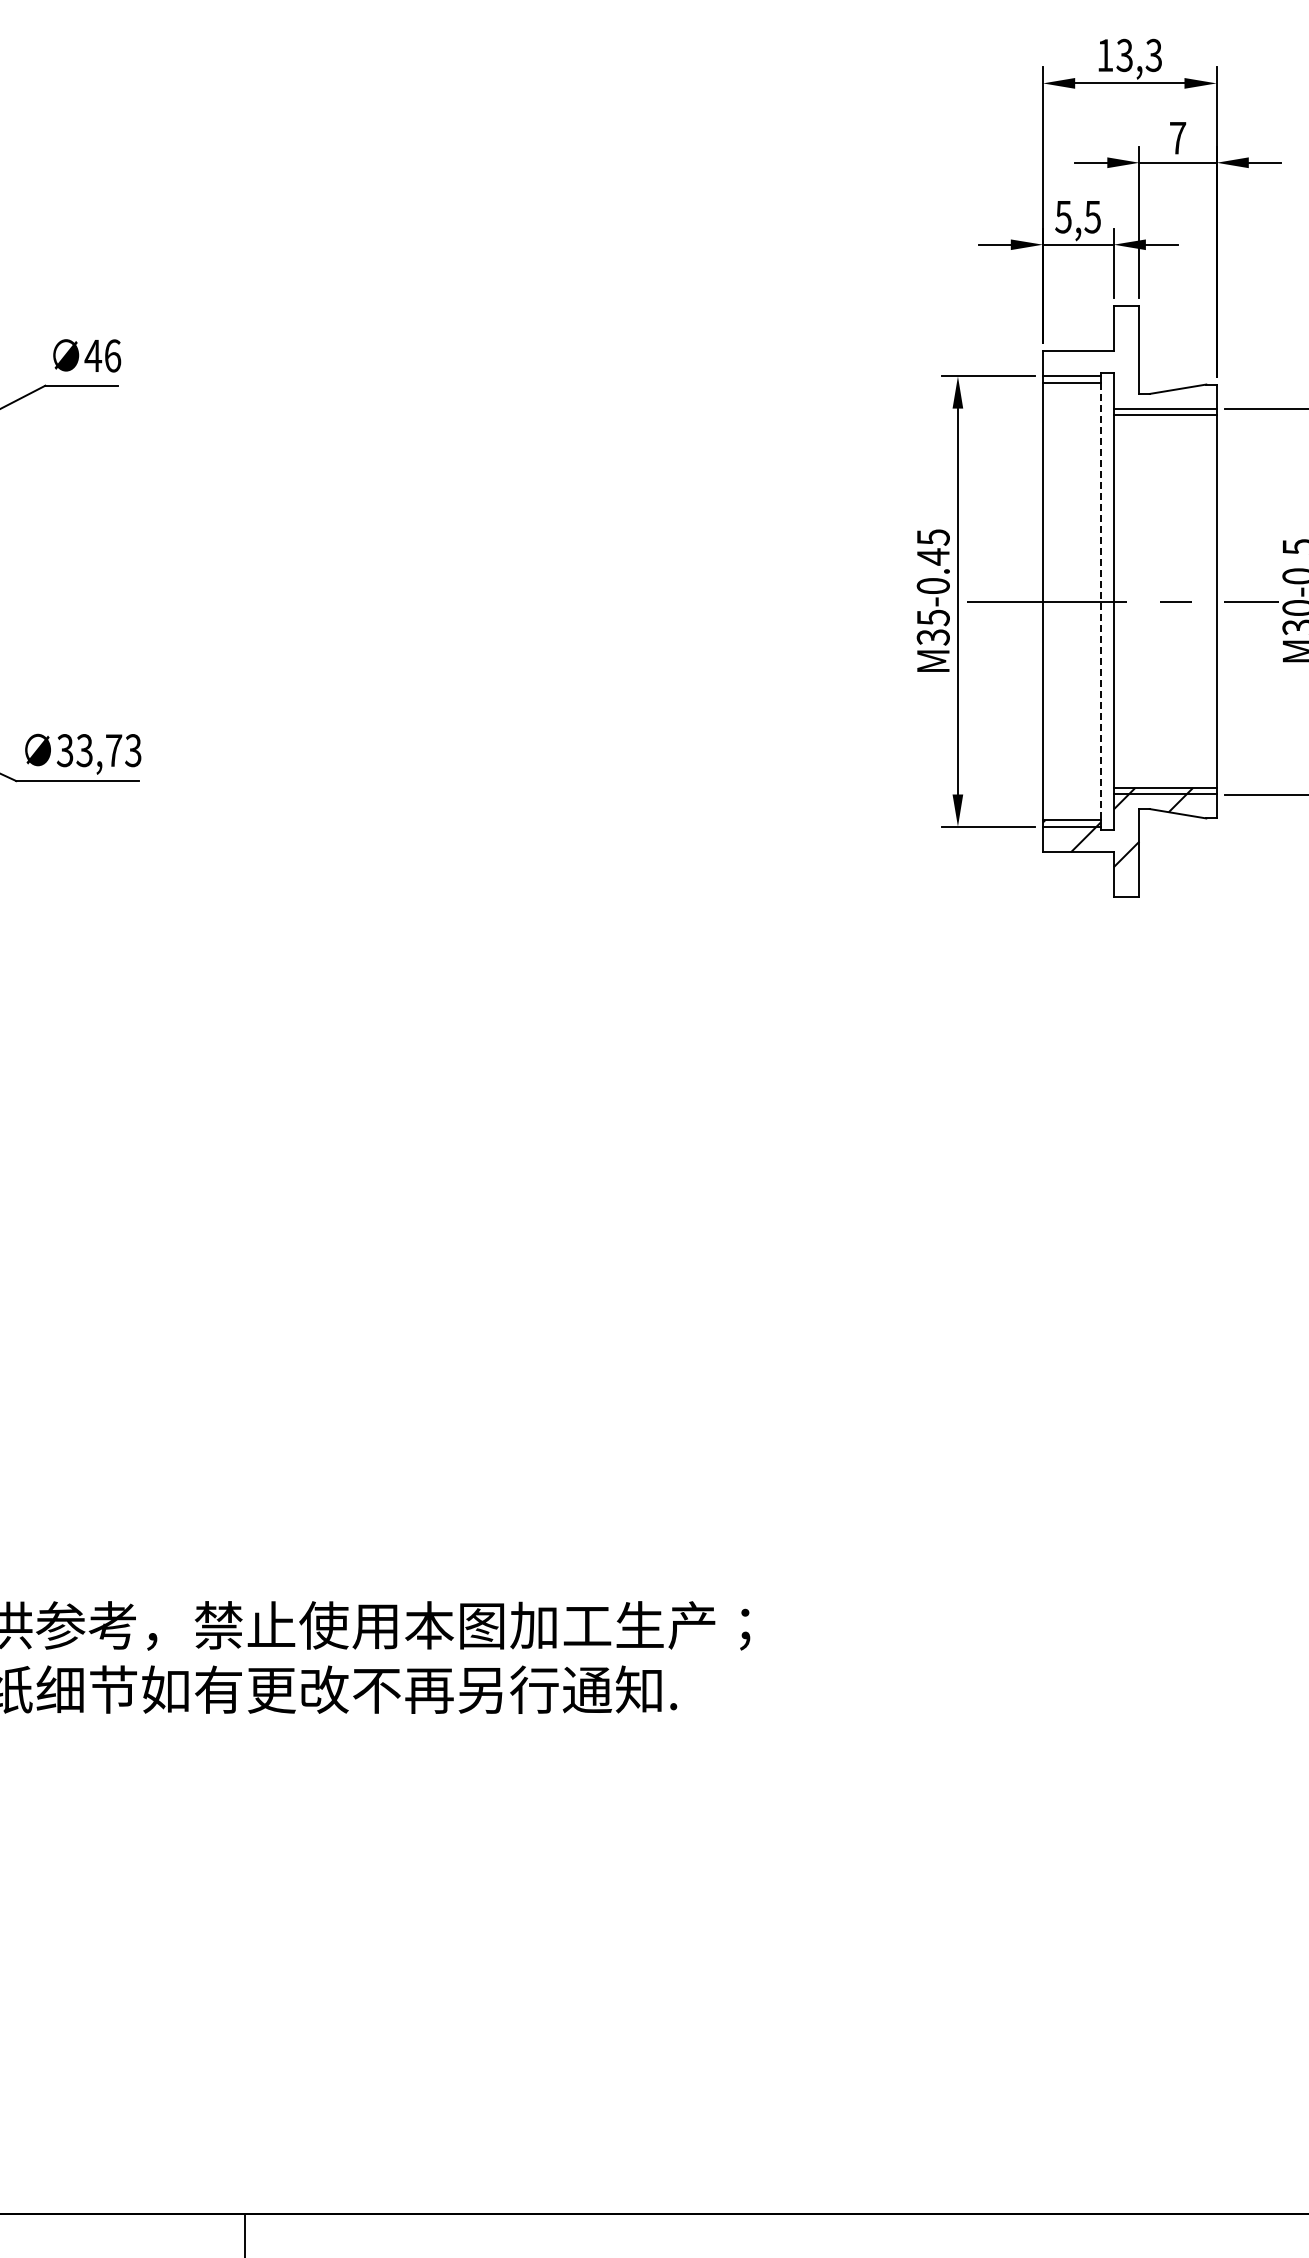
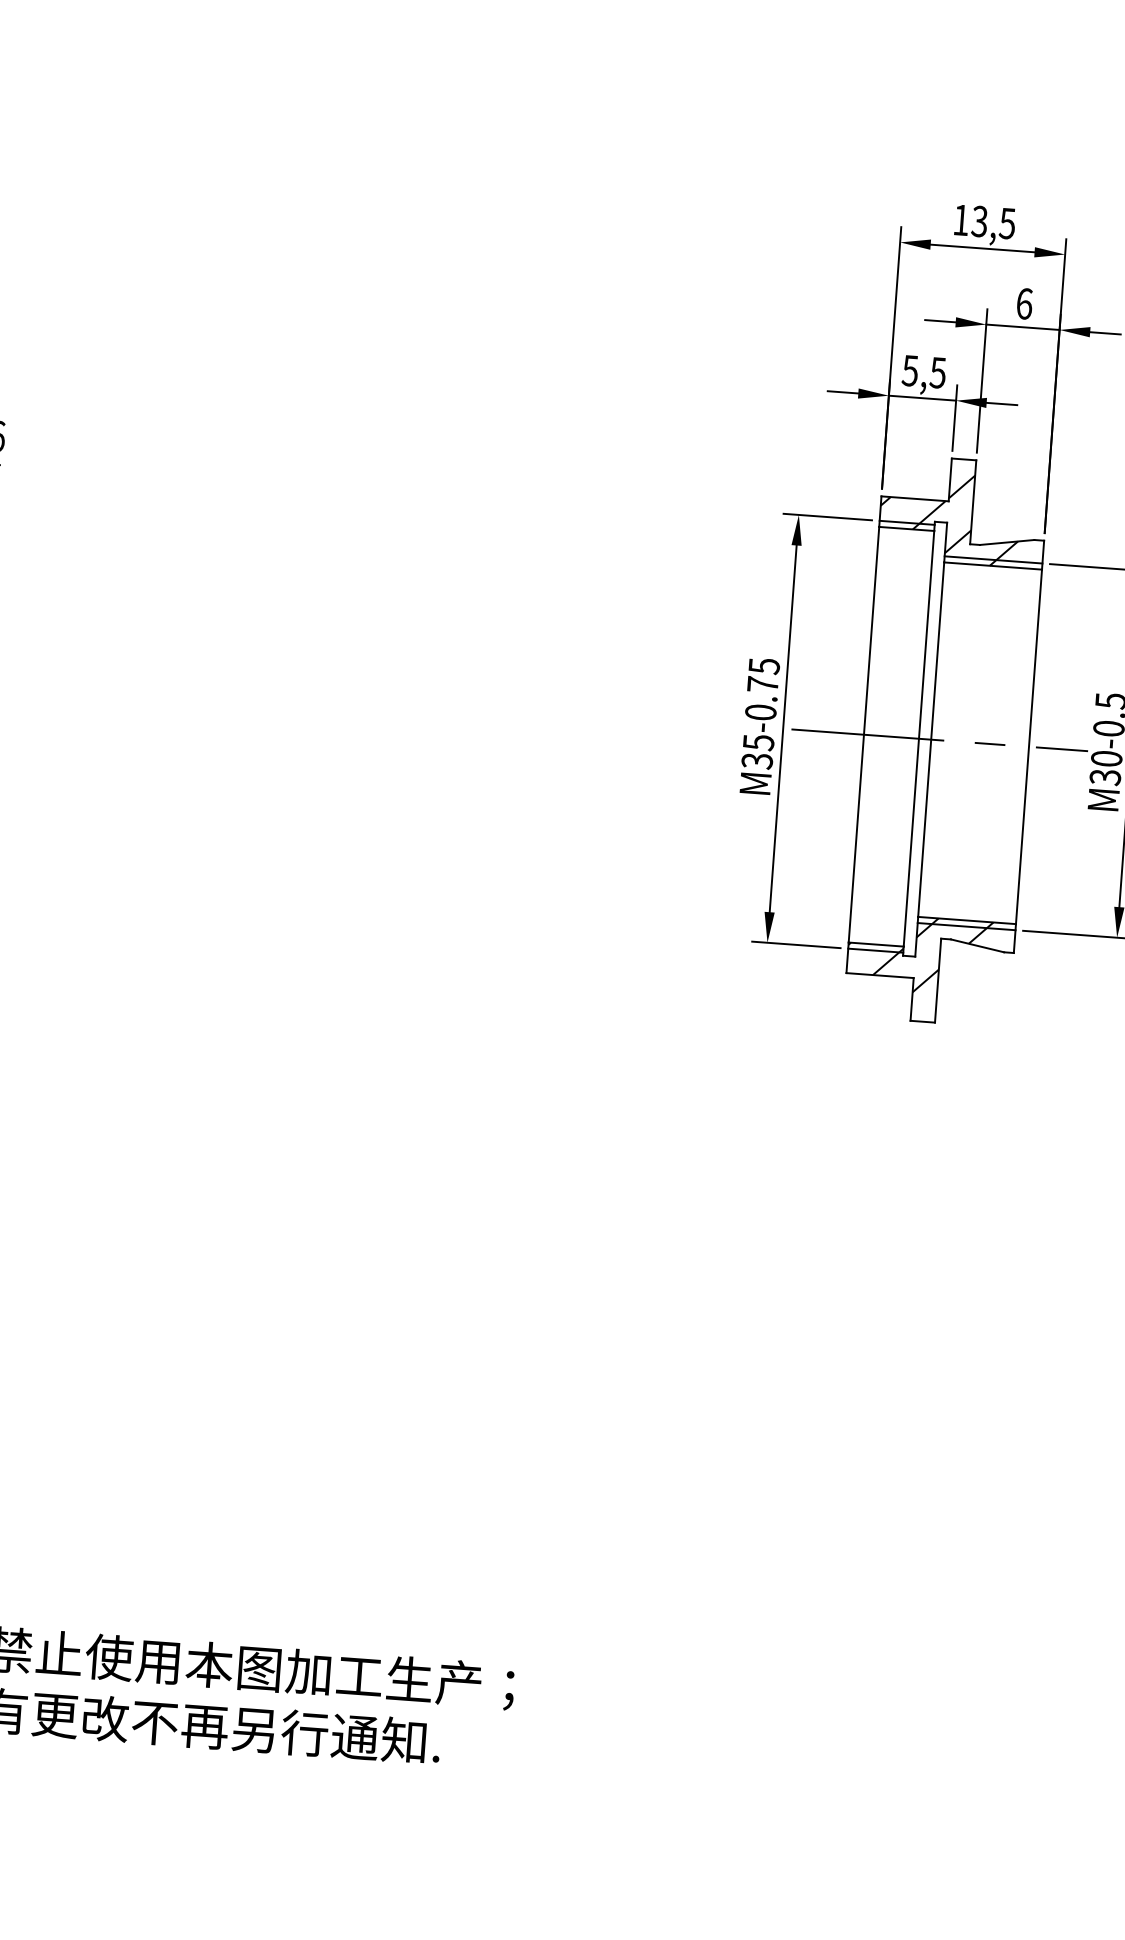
text: (1153, 54) -> (1007, 222), 13,3 -> 13,5
text: (1178, 137) -> (1025, 303), 7 -> 6
hatch: (1115, 367) -> (949, 517), added
text: (933, 556) -> (763, 684), M35-0.45 -> M35-0.75
line: (1100, 601) -> (918, 738), dashed -> solid

